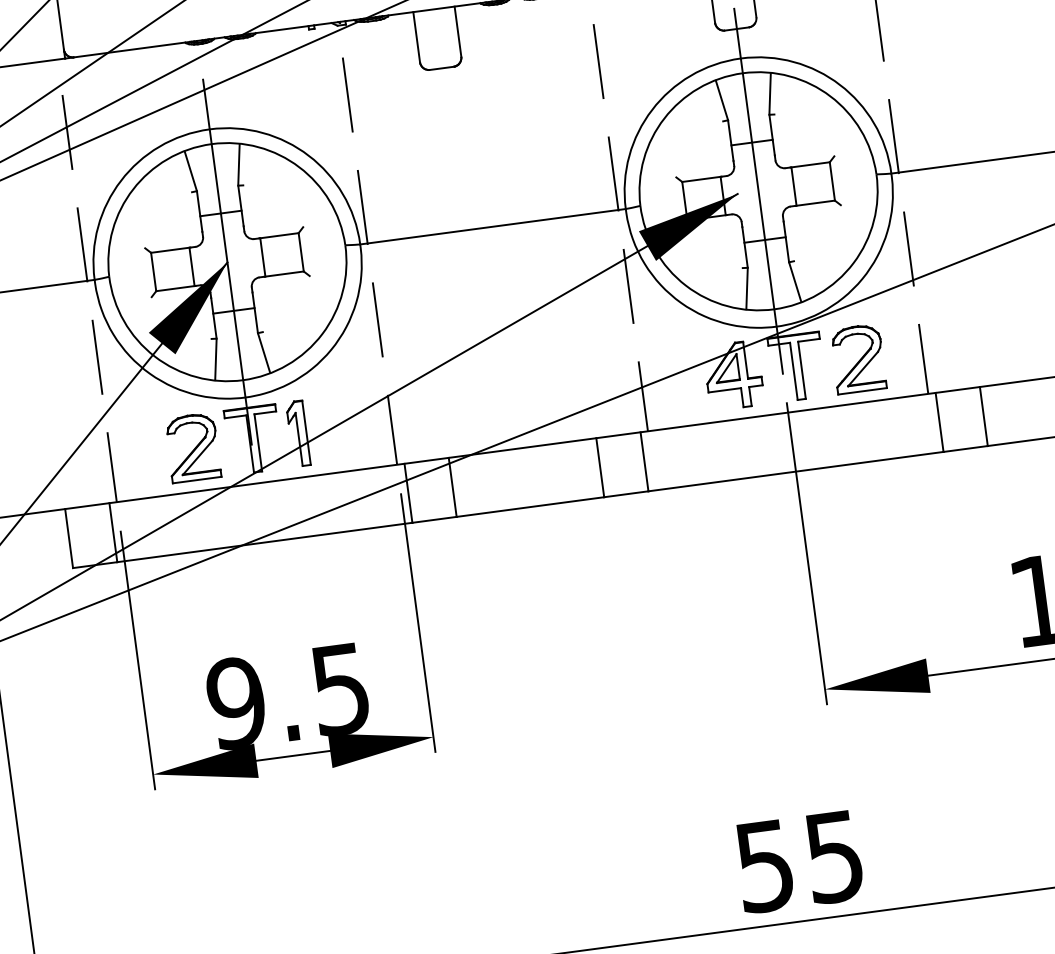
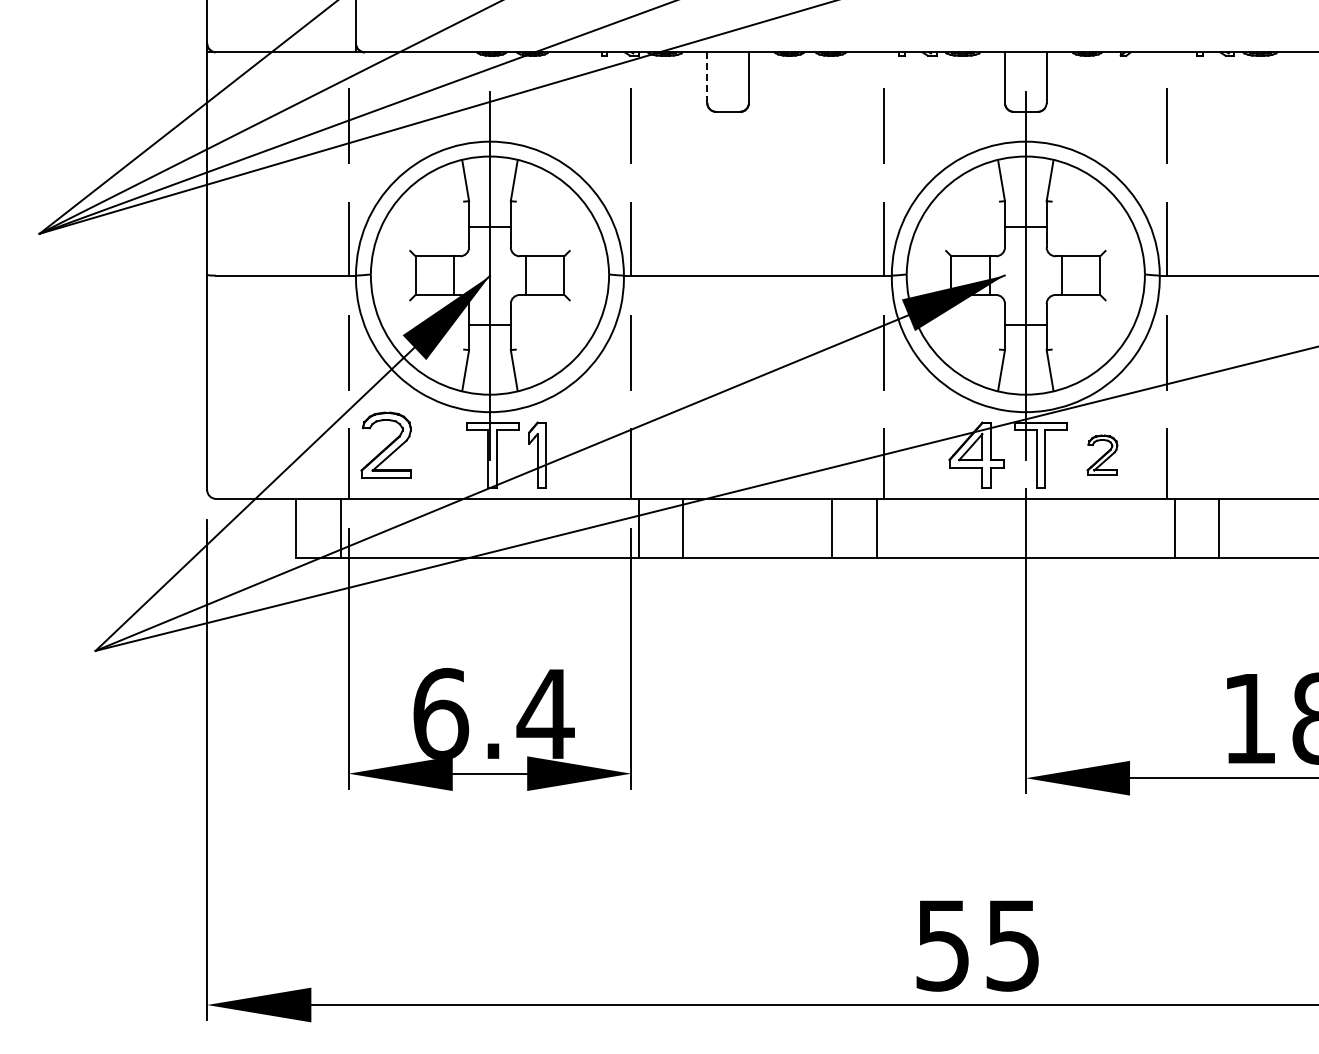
line: (416, 37) -> (707, 77), solid -> dashed
part: (858, 358) -> (1102, 454), size x0.6
part: (192, 447) -> (385, 444), moved
text: (288, 695) -> (493, 713), 9.5 -> 6.4

